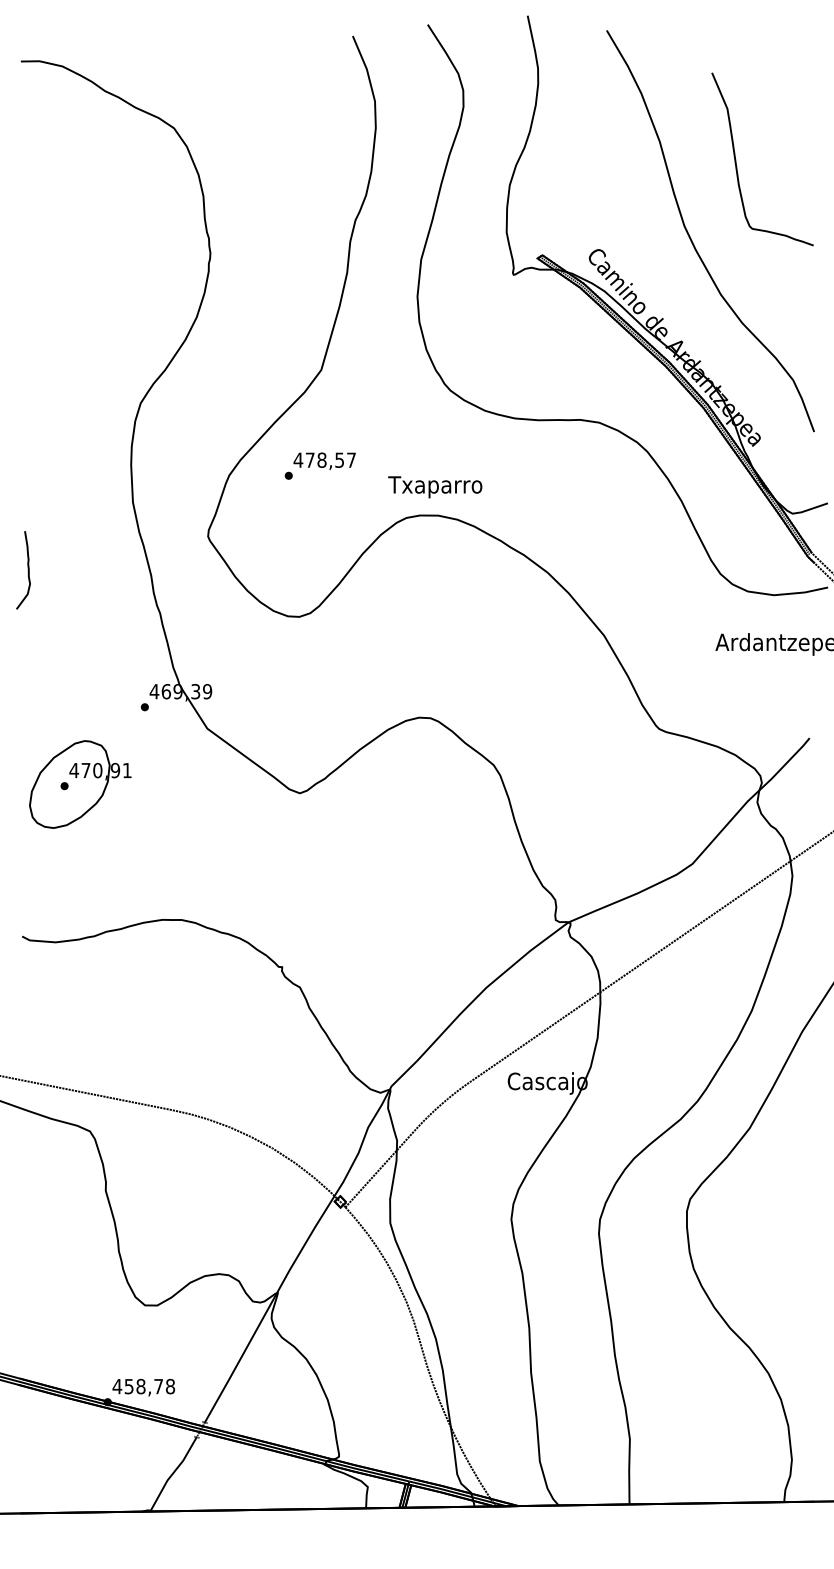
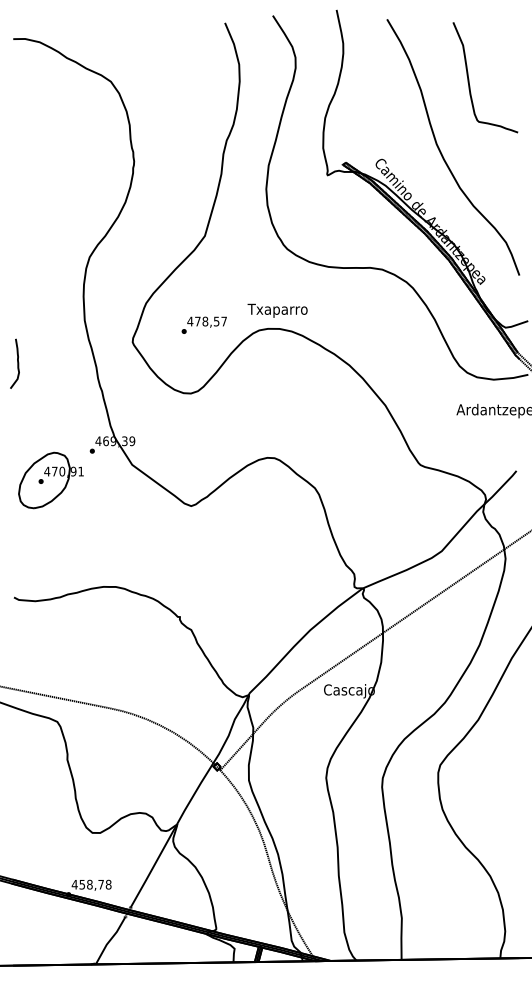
part: (737, 160) -> (469, 78), moved
text: (319, 464) -> (203, 324), moved
part: (79, 784) -> (50, 480), moved

